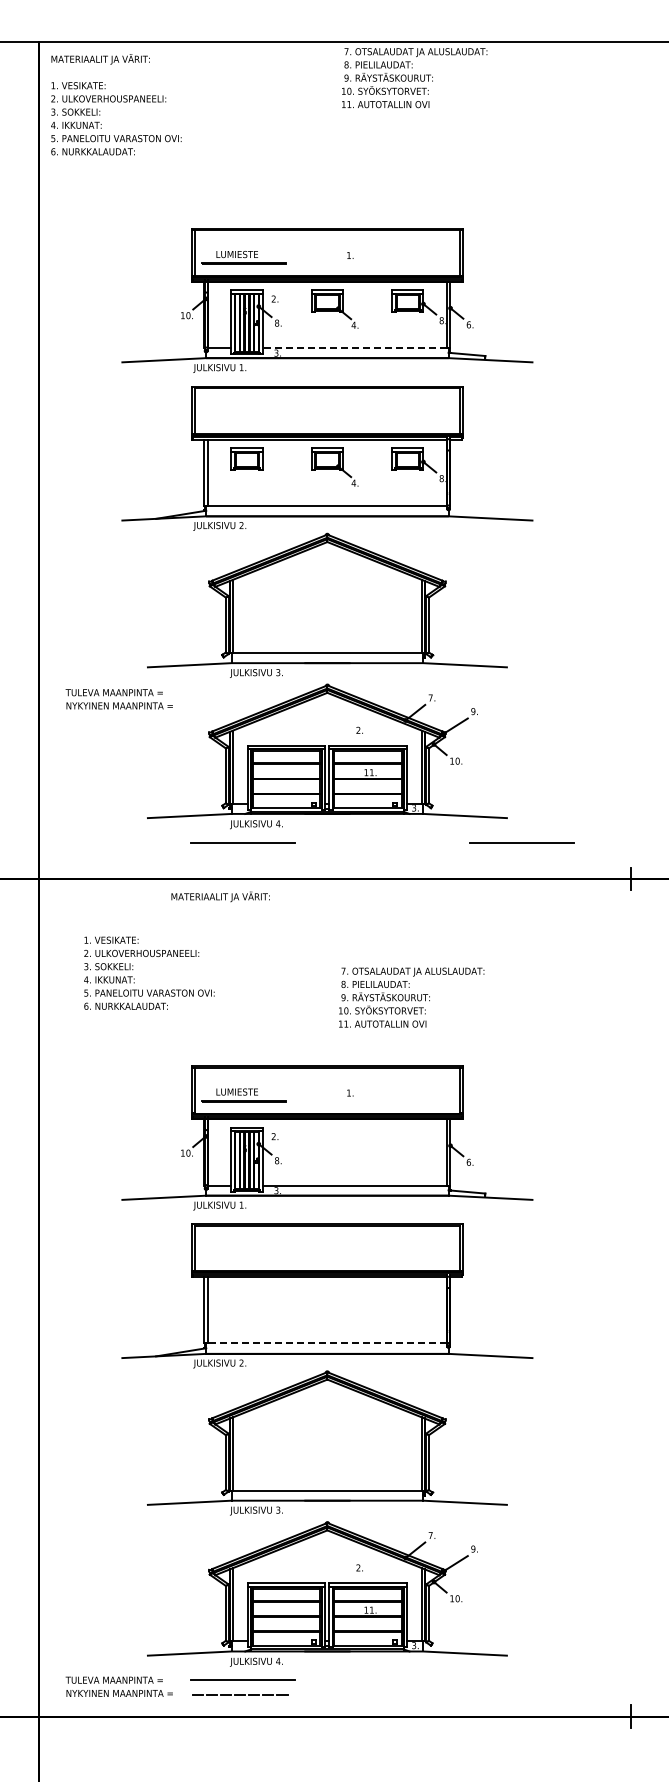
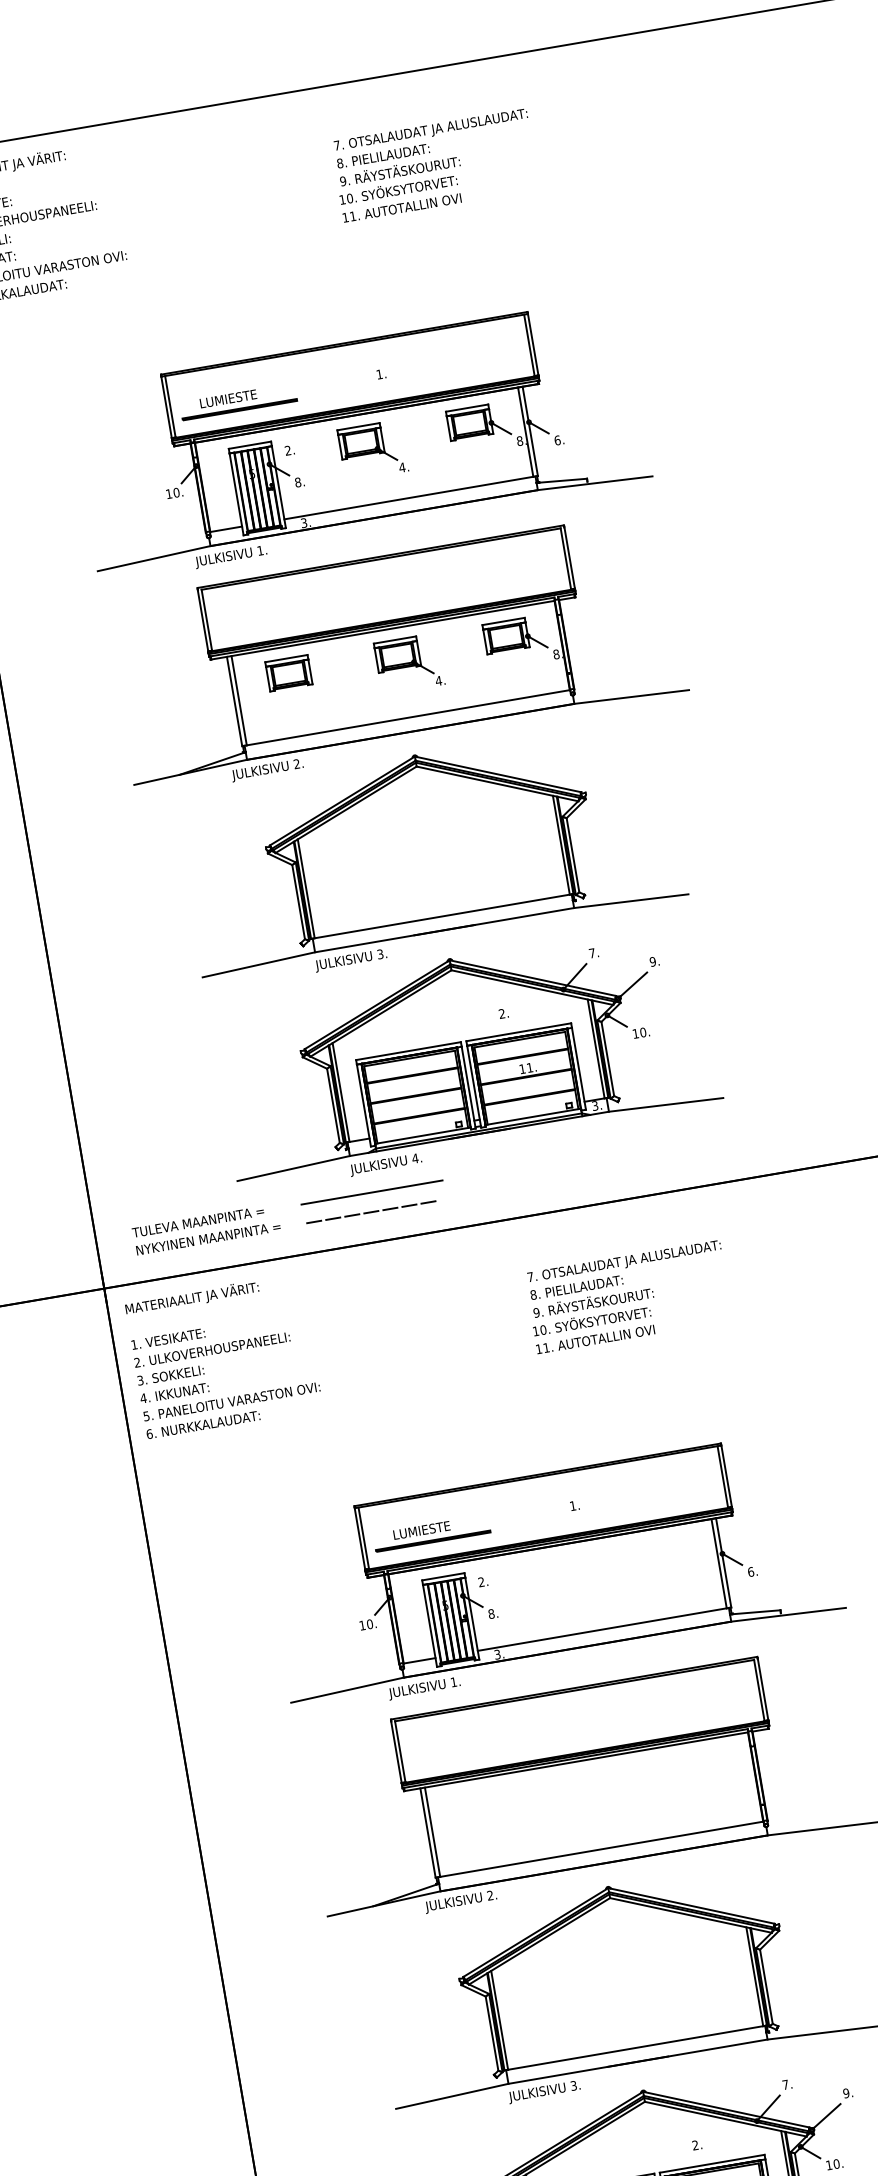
text: (414, 78) -> (435, 166), moved
line: (354, 348) -> (408, 498), dashed -> solid
text: (118, 699) -> (205, 1230), moved
line: (521, 842) -> (748, 1127), removed
line: (240, 856) -> (371, 1211), added
text: (220, 896) -> (191, 1297), moved
text: (149, 972) -> (227, 1373), moved
text: (411, 997) -> (628, 1296), moved
line: (327, 1343) -> (601, 1849), dashed -> solid

